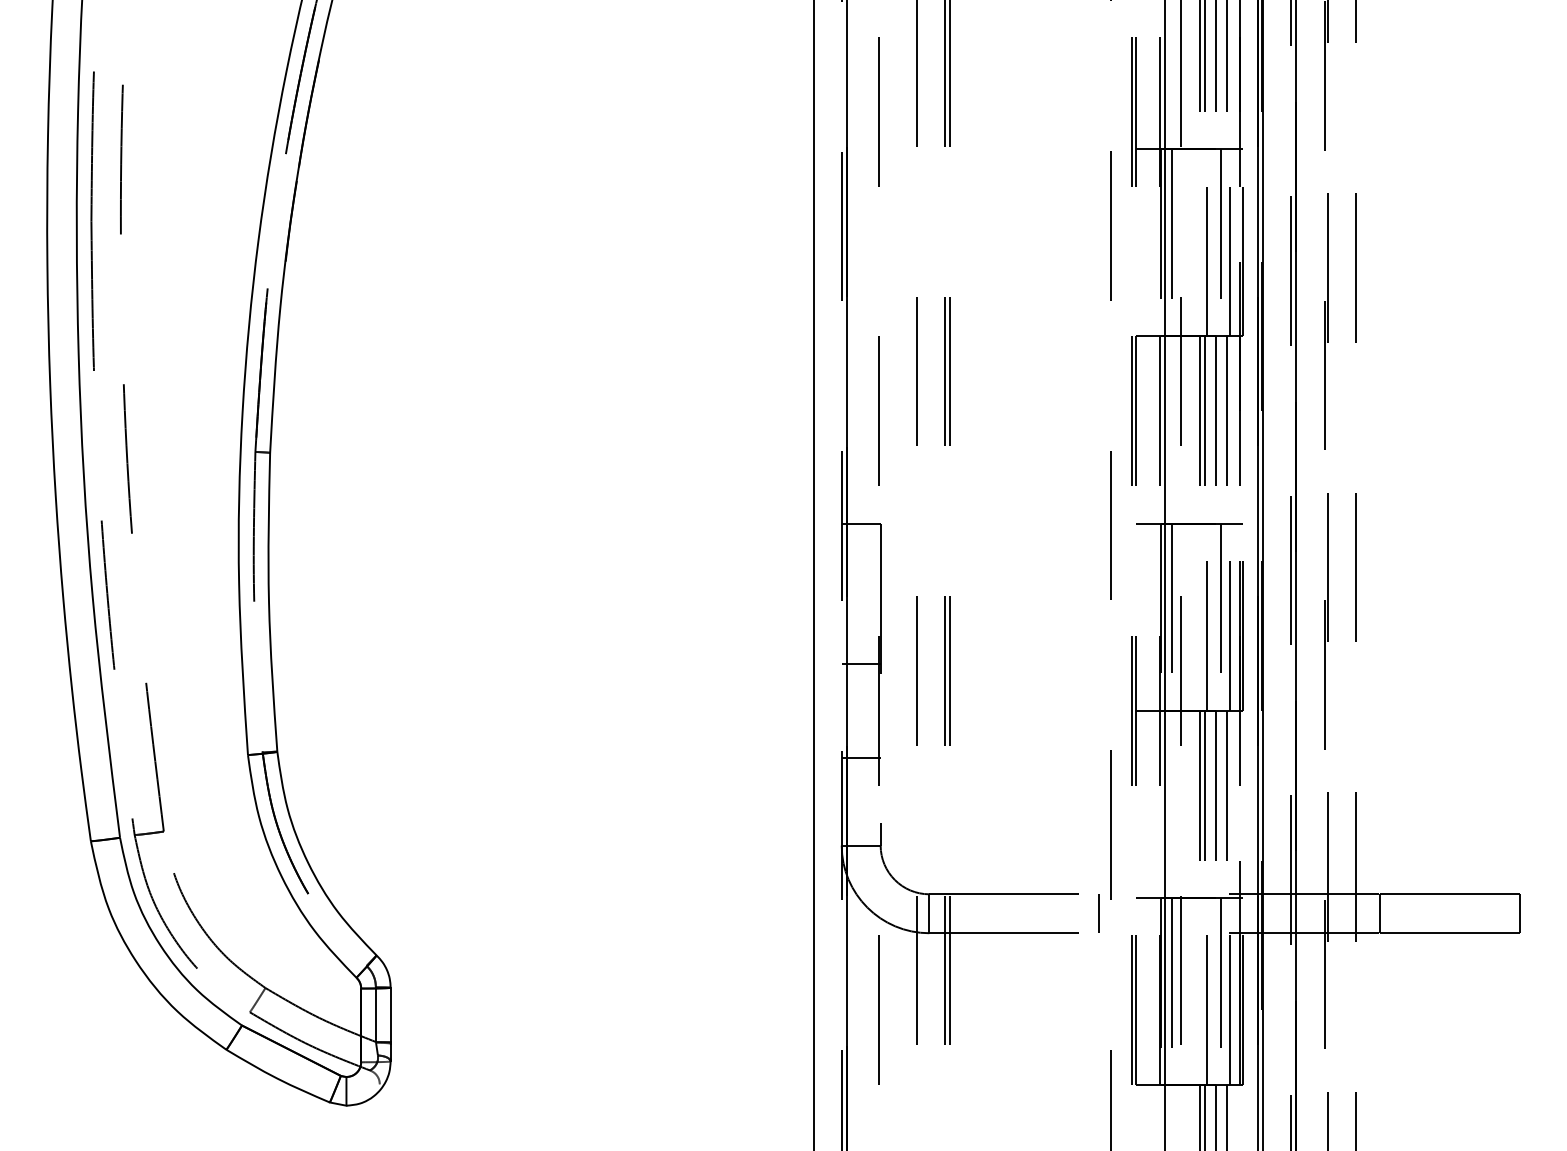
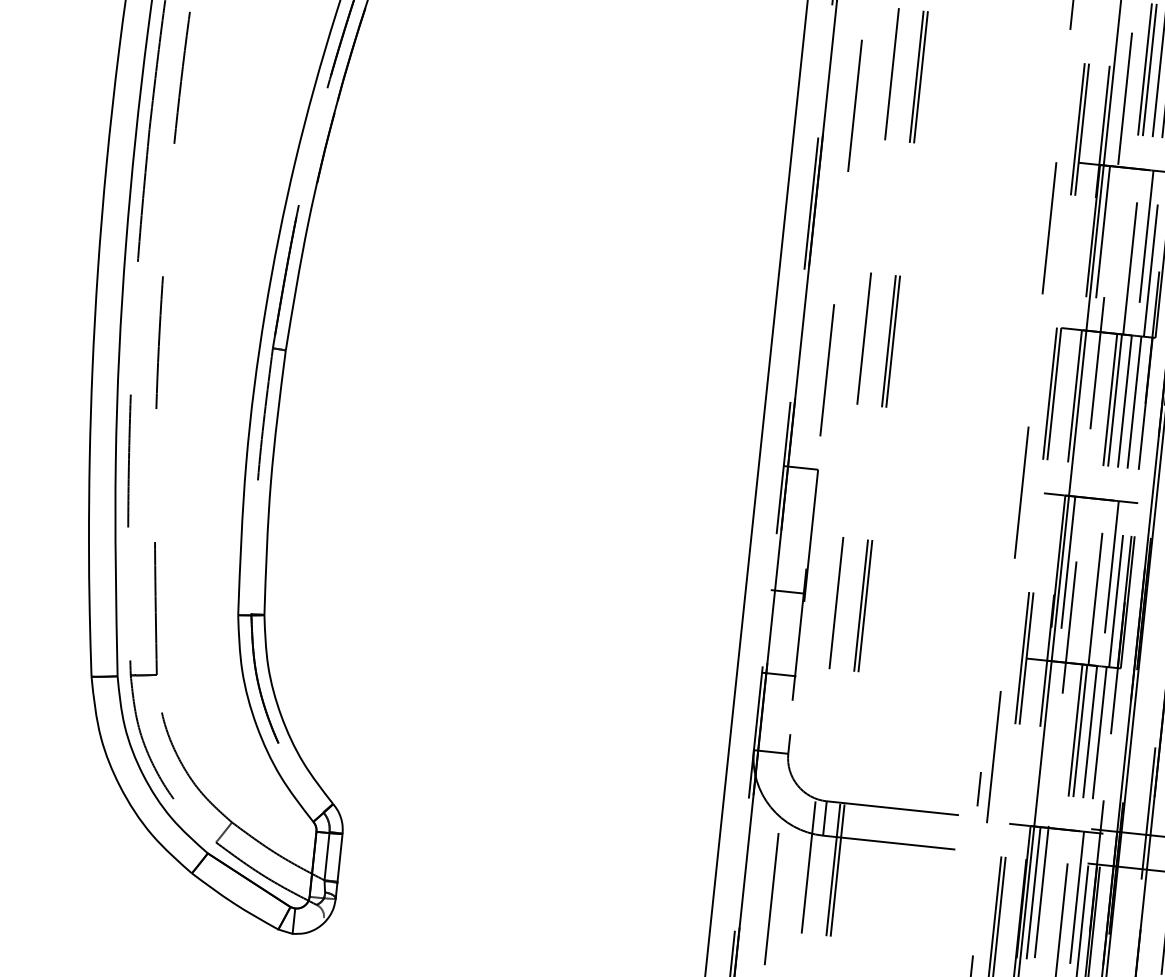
line: (1098, 913) -> (979, 788), moved

